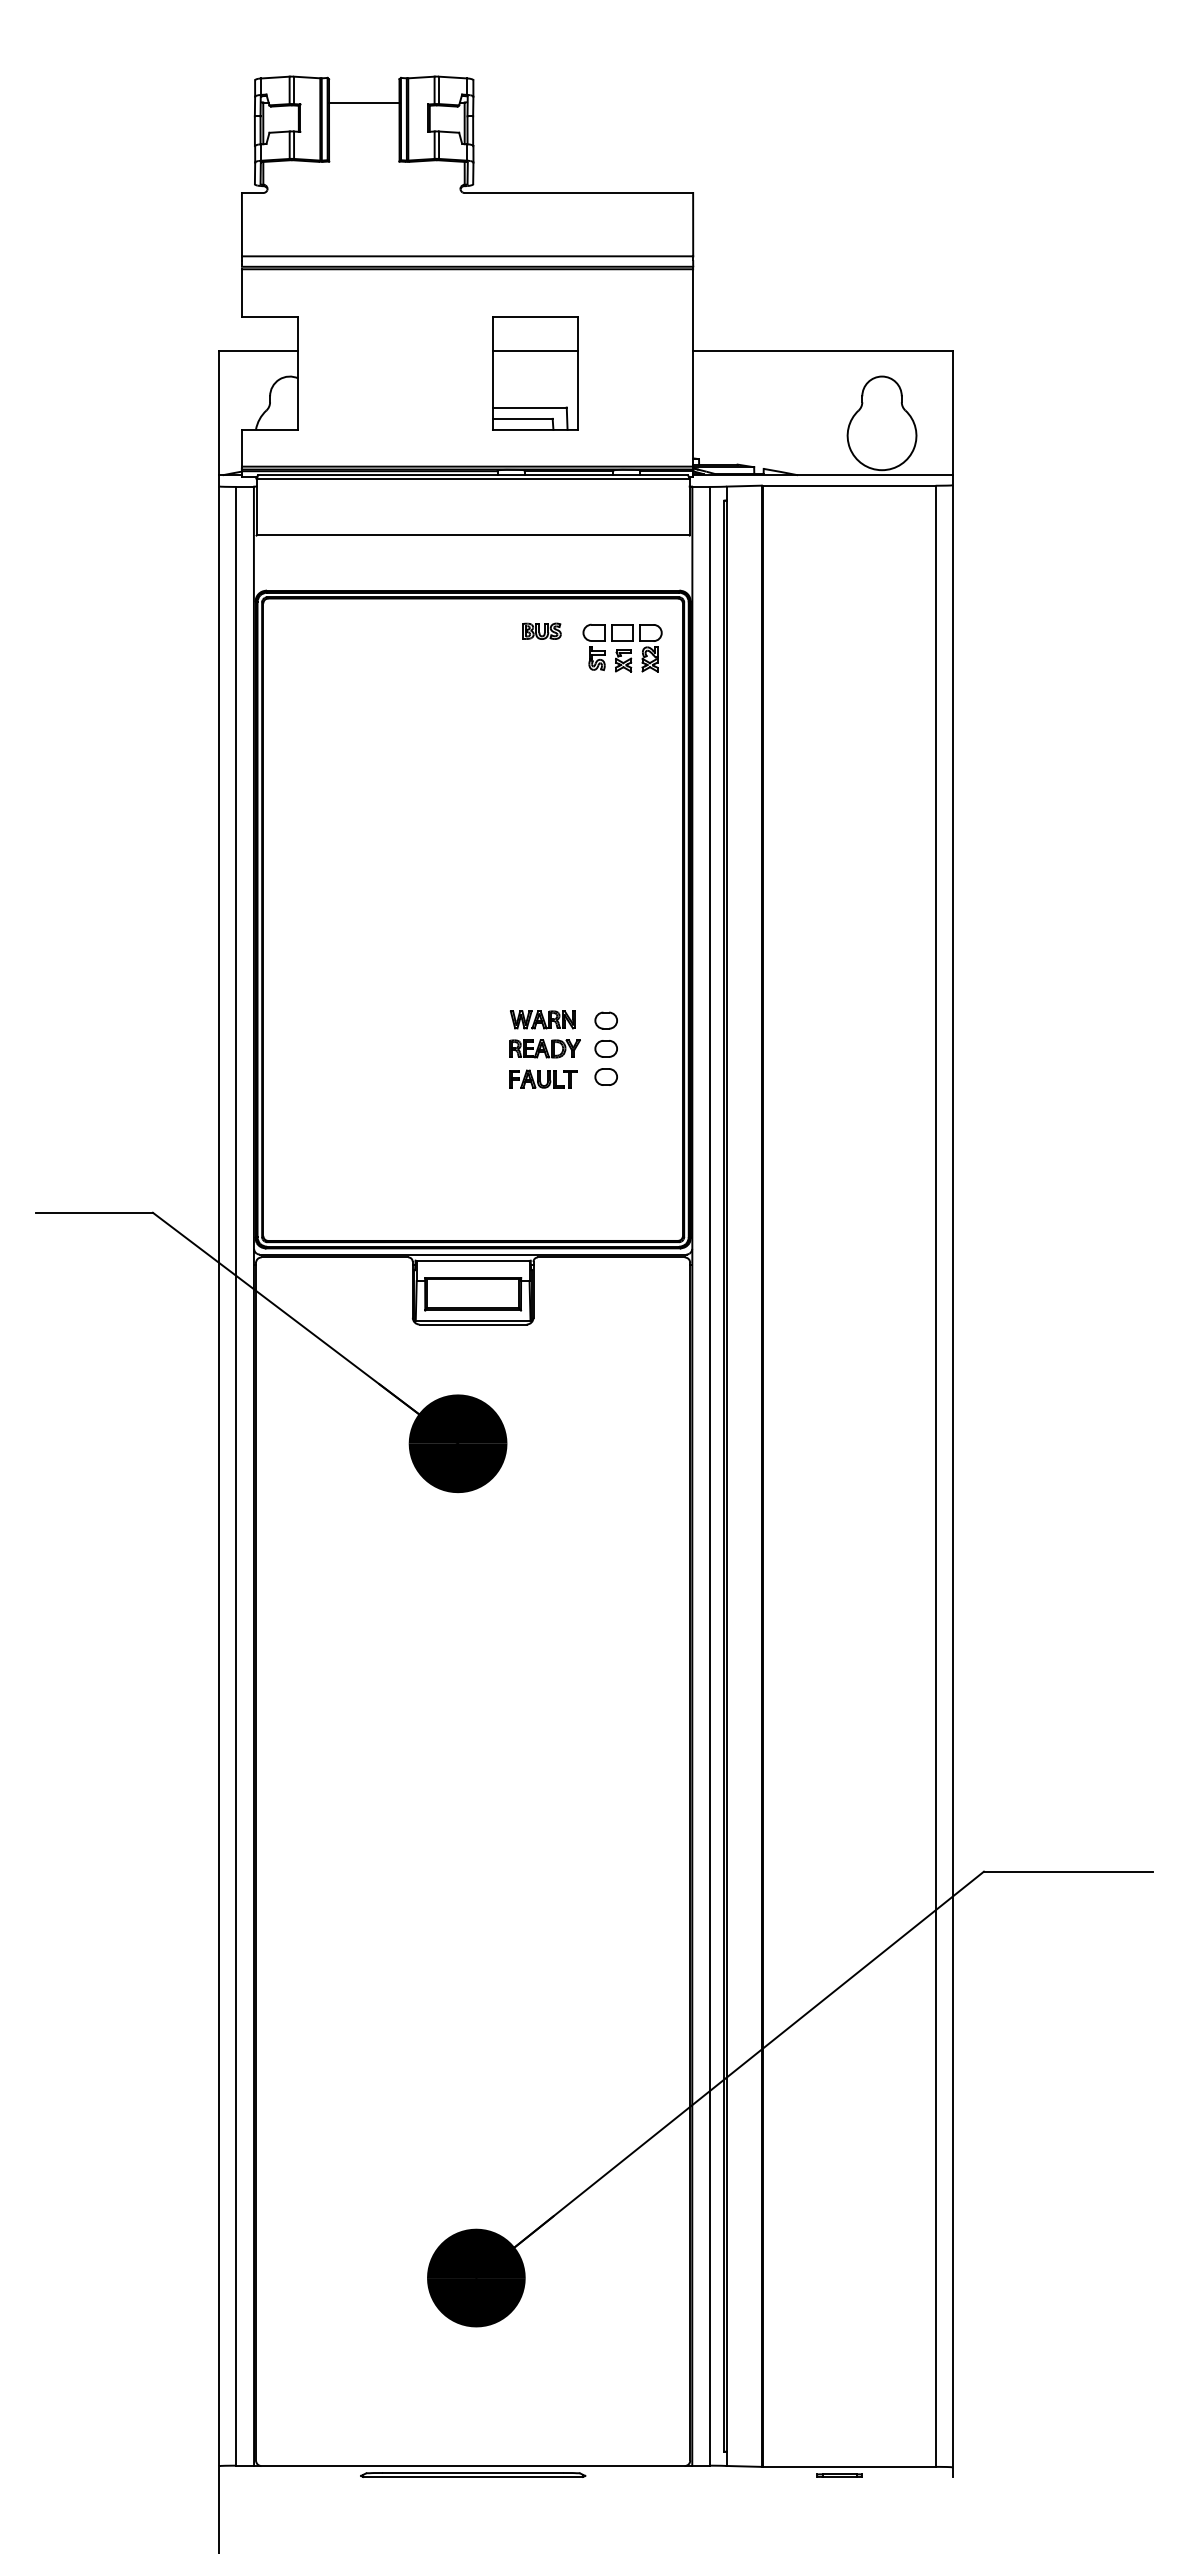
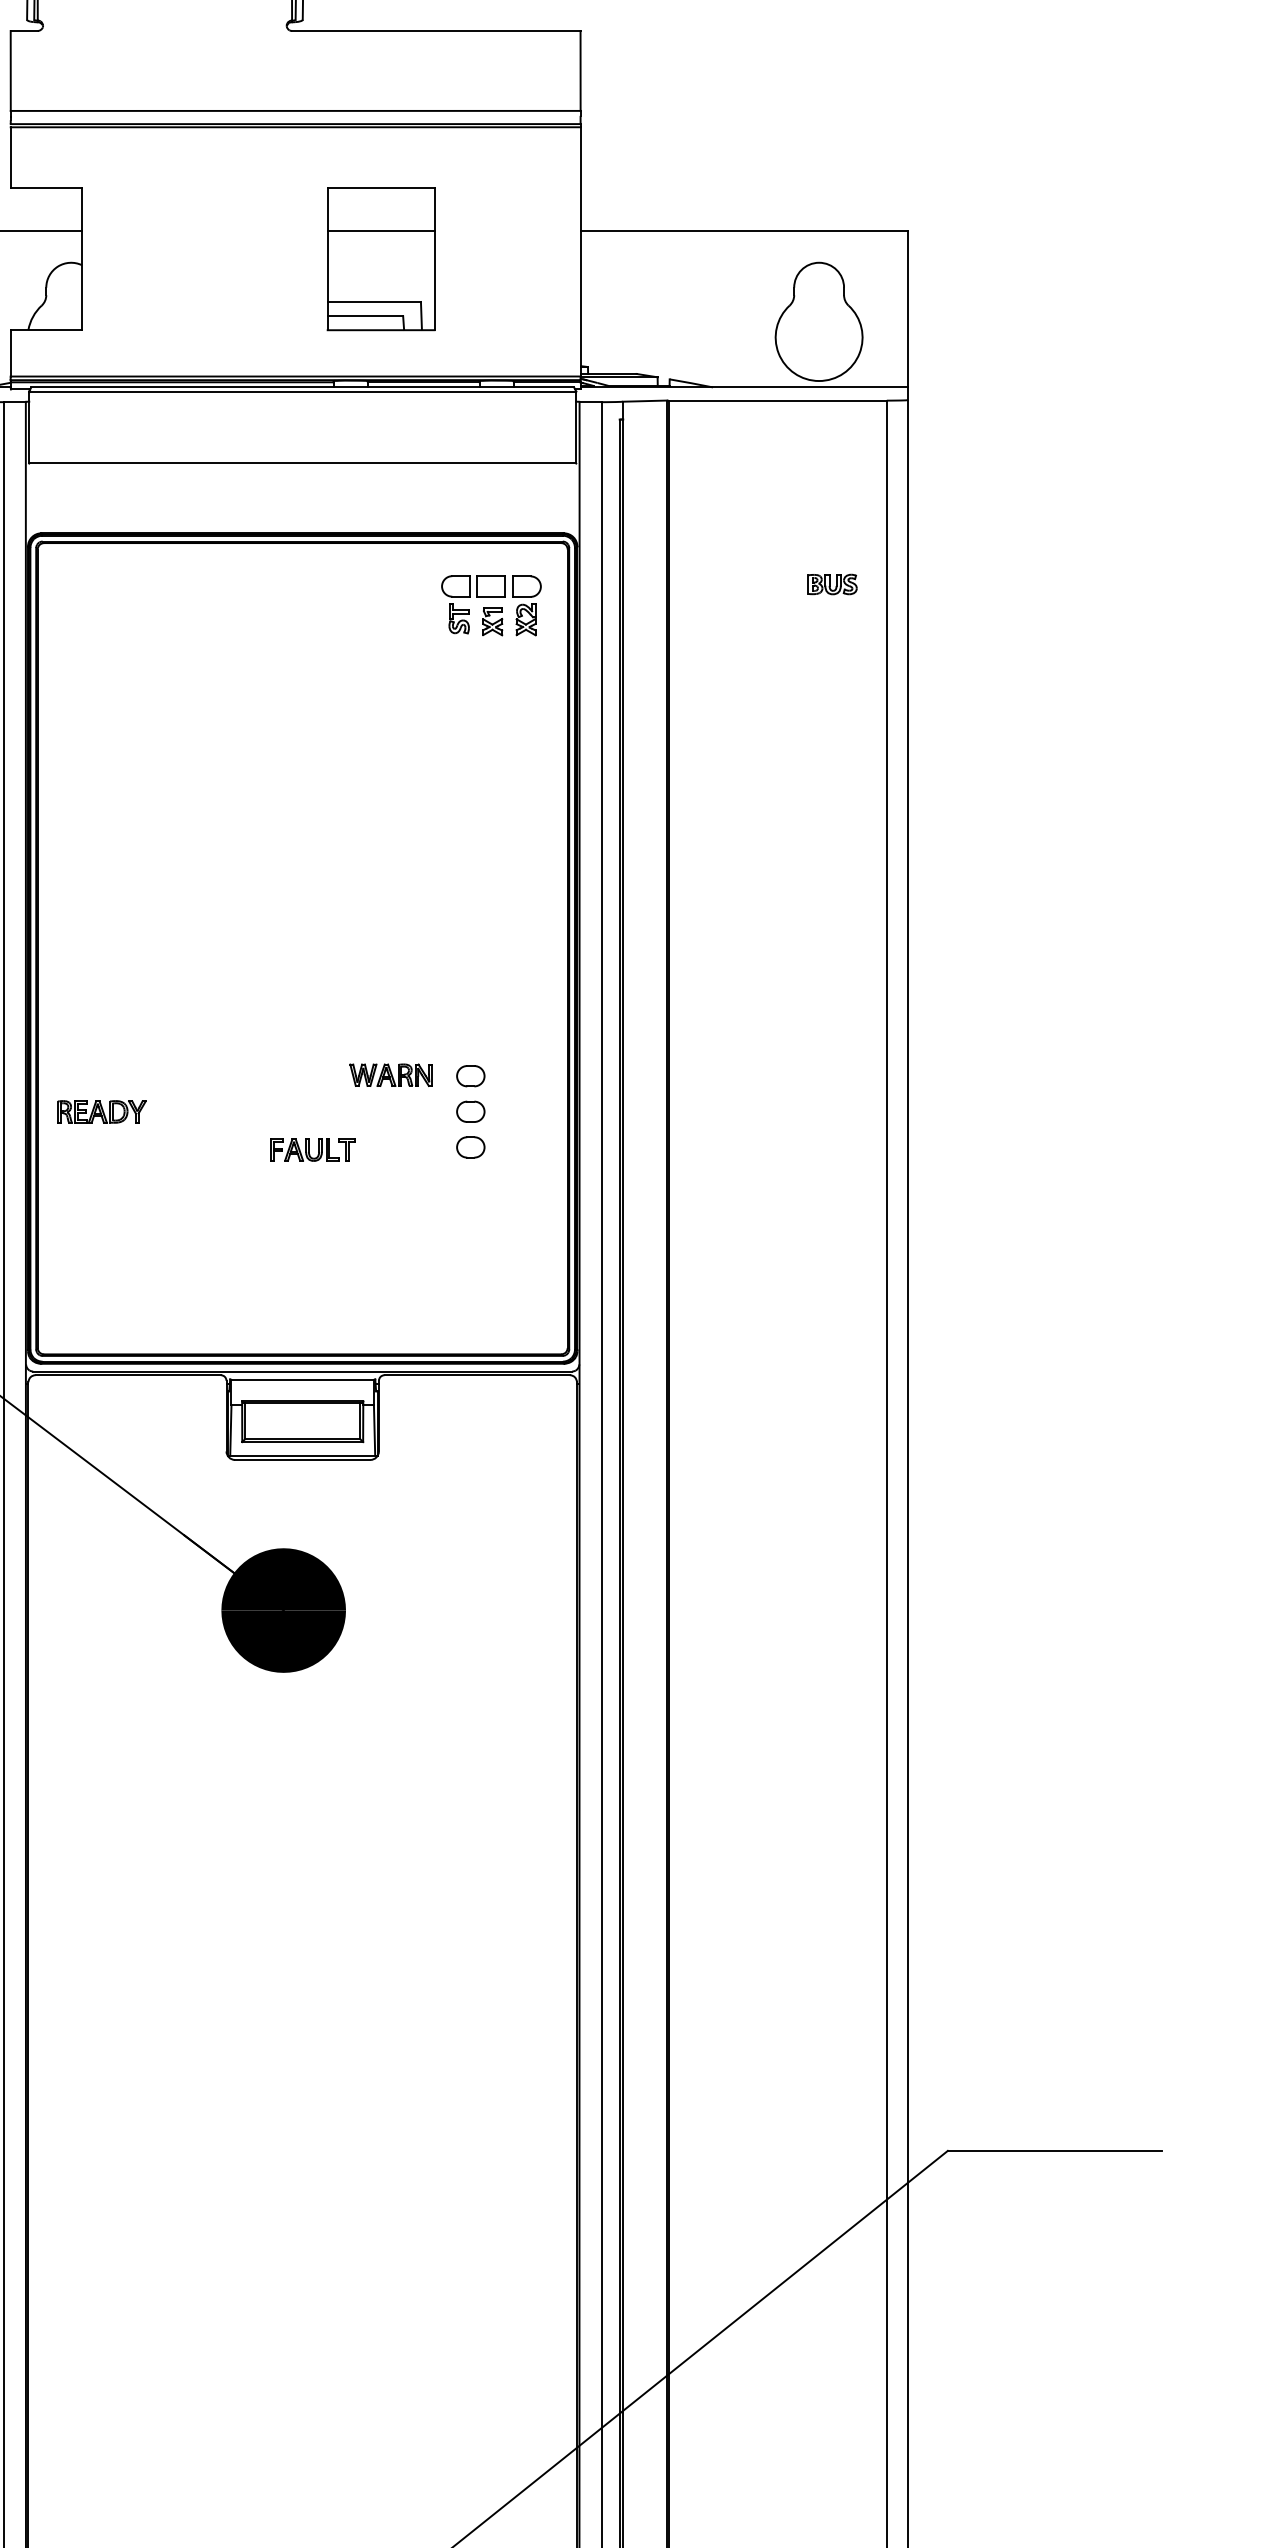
part: (541, 630) -> (832, 583), moved
part: (544, 1048) -> (101, 1111), moved
part: (543, 1078) -> (313, 1149), moved

